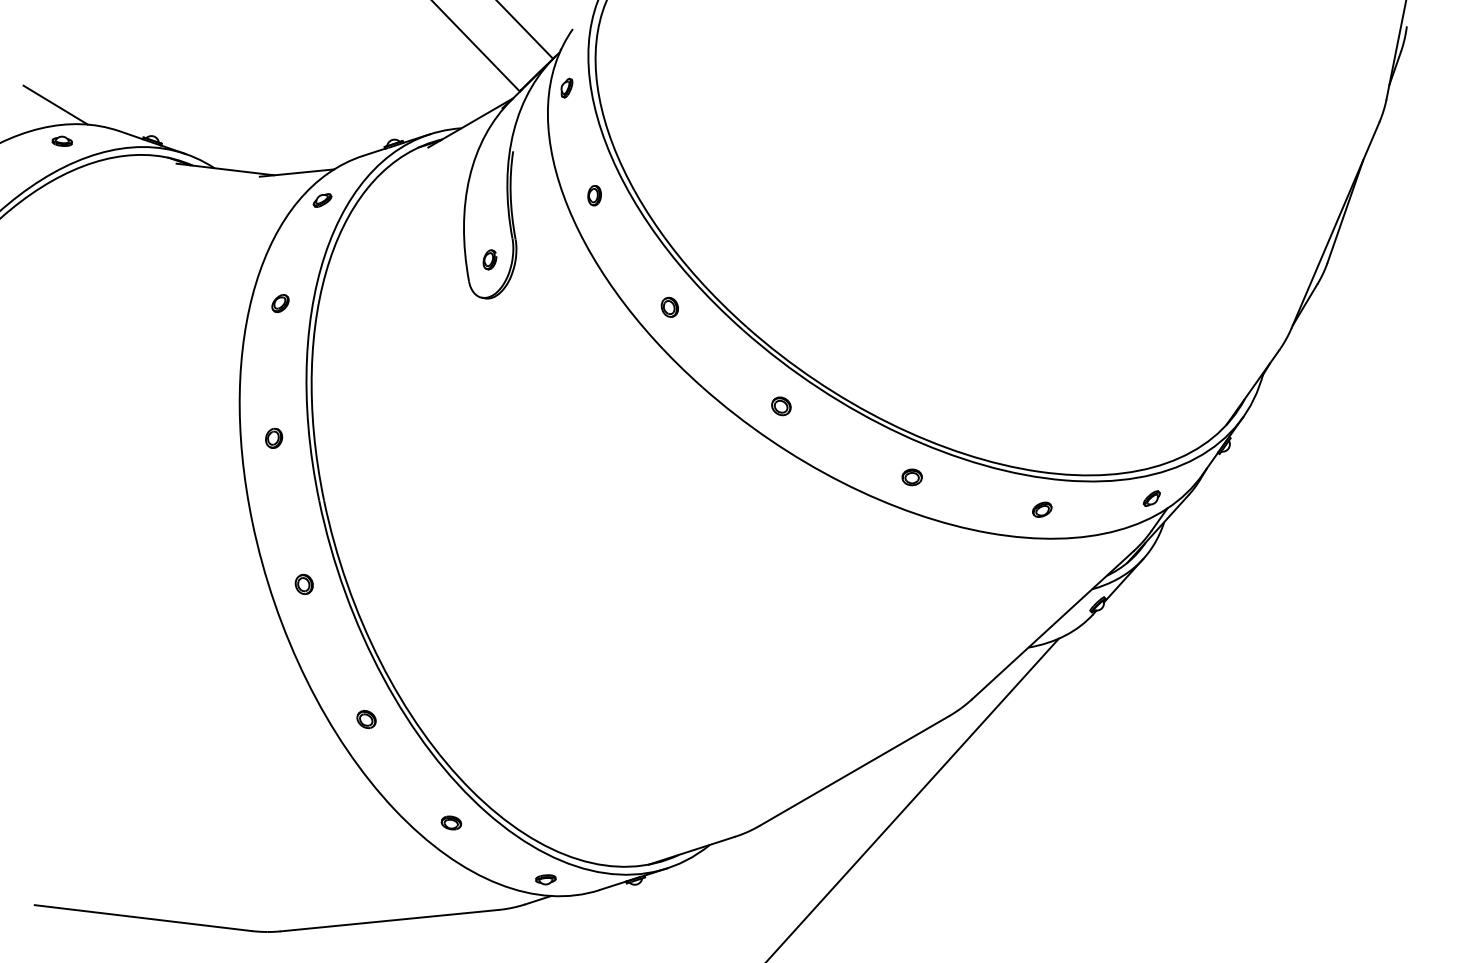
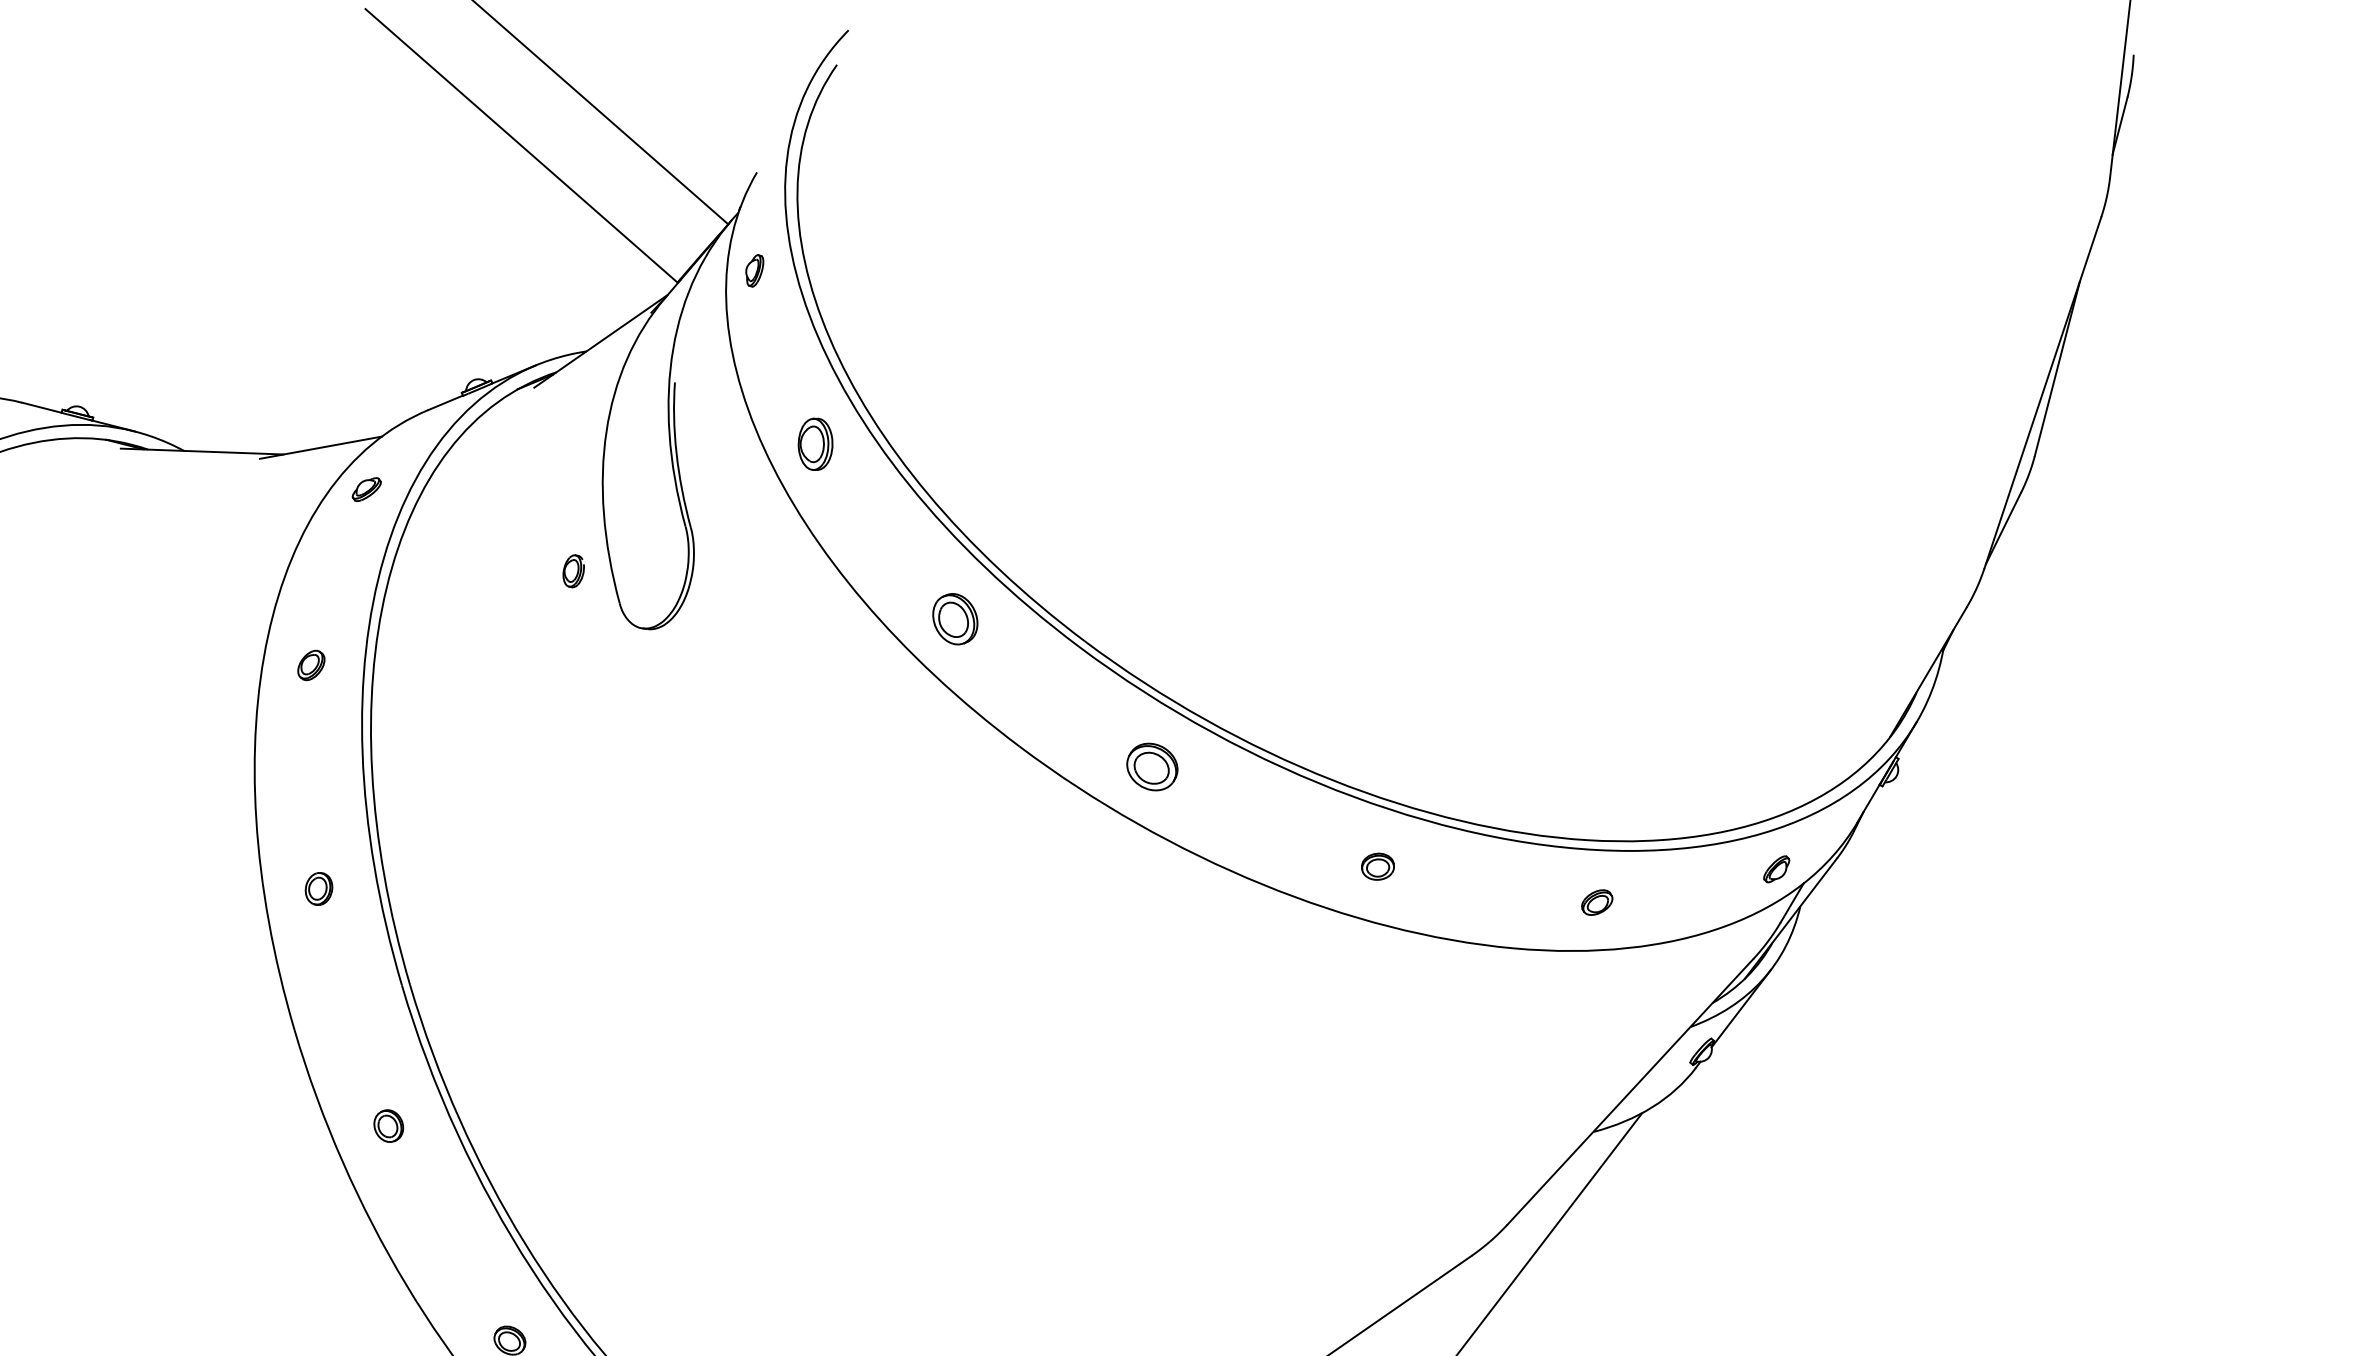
part: (594, 195) -> (815, 444), size x1.6
part: (489, 259) -> (572, 570), moved
part: (669, 306) -> (954, 617), size x1.6
part: (781, 406) -> (1152, 767), size x1.6

